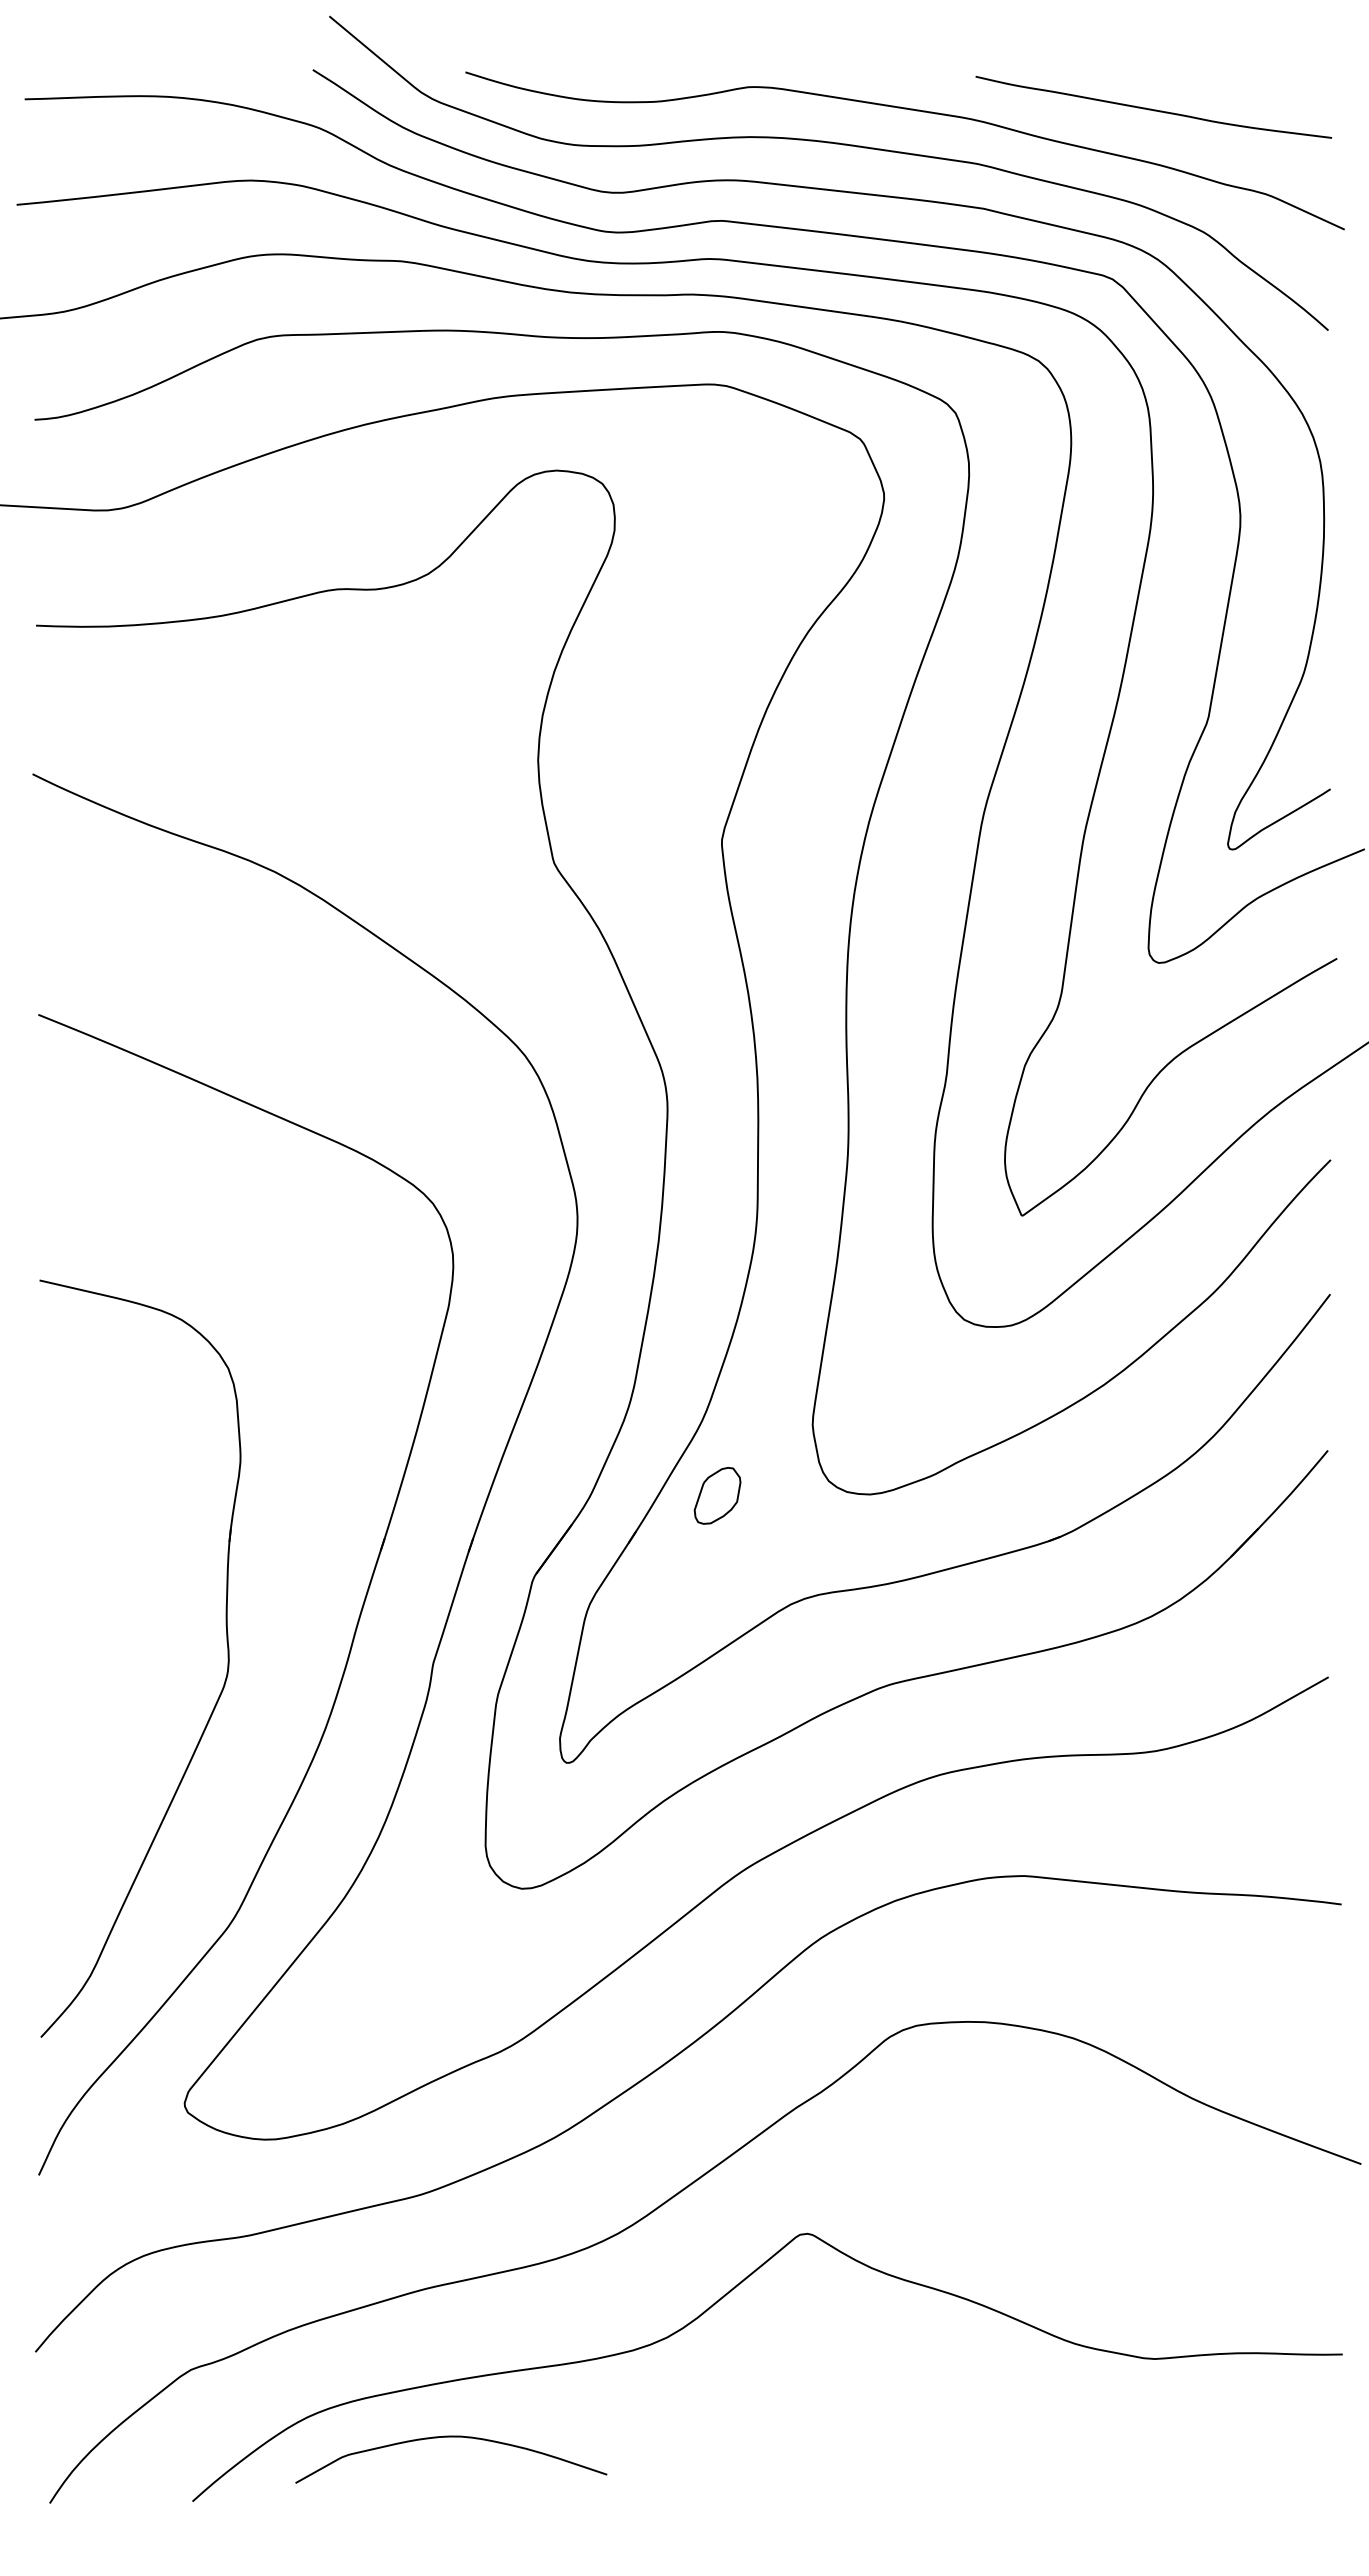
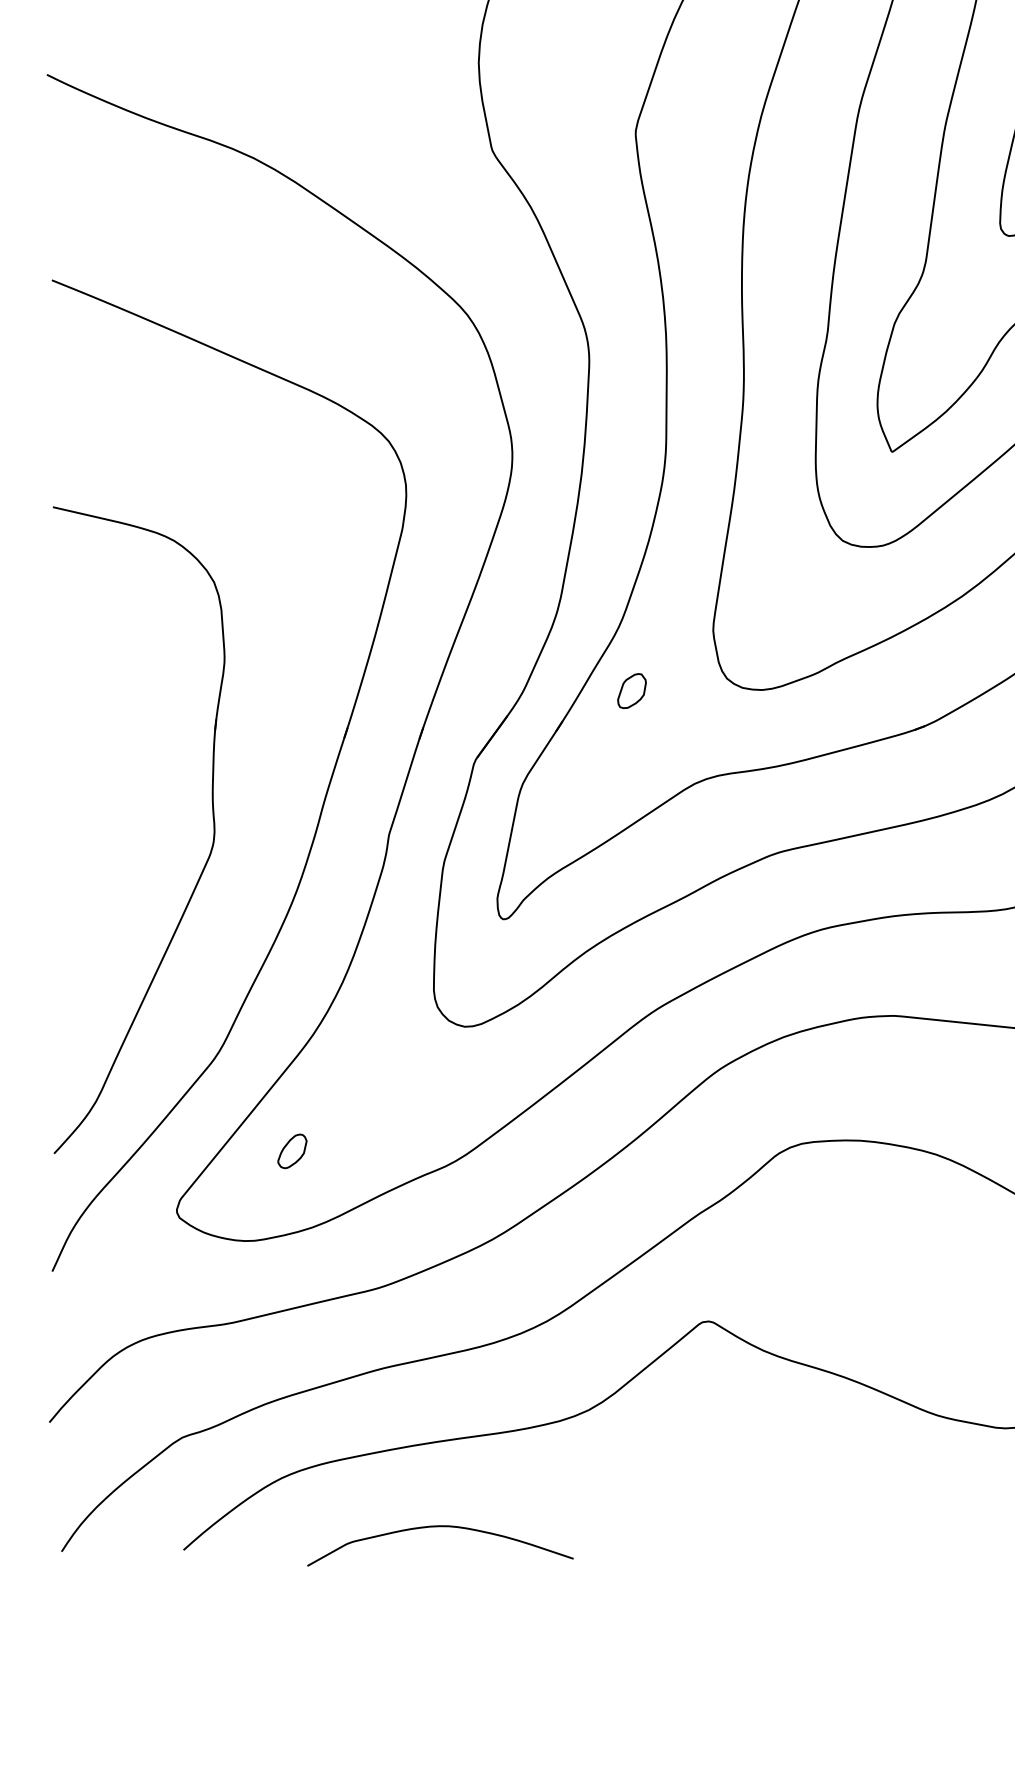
part: (717, 1495) -> (631, 690), size x0.71
part: (319, 2034) -> (292, 1151), added
curve: (451, 2437) -> (440, 1527), moved

